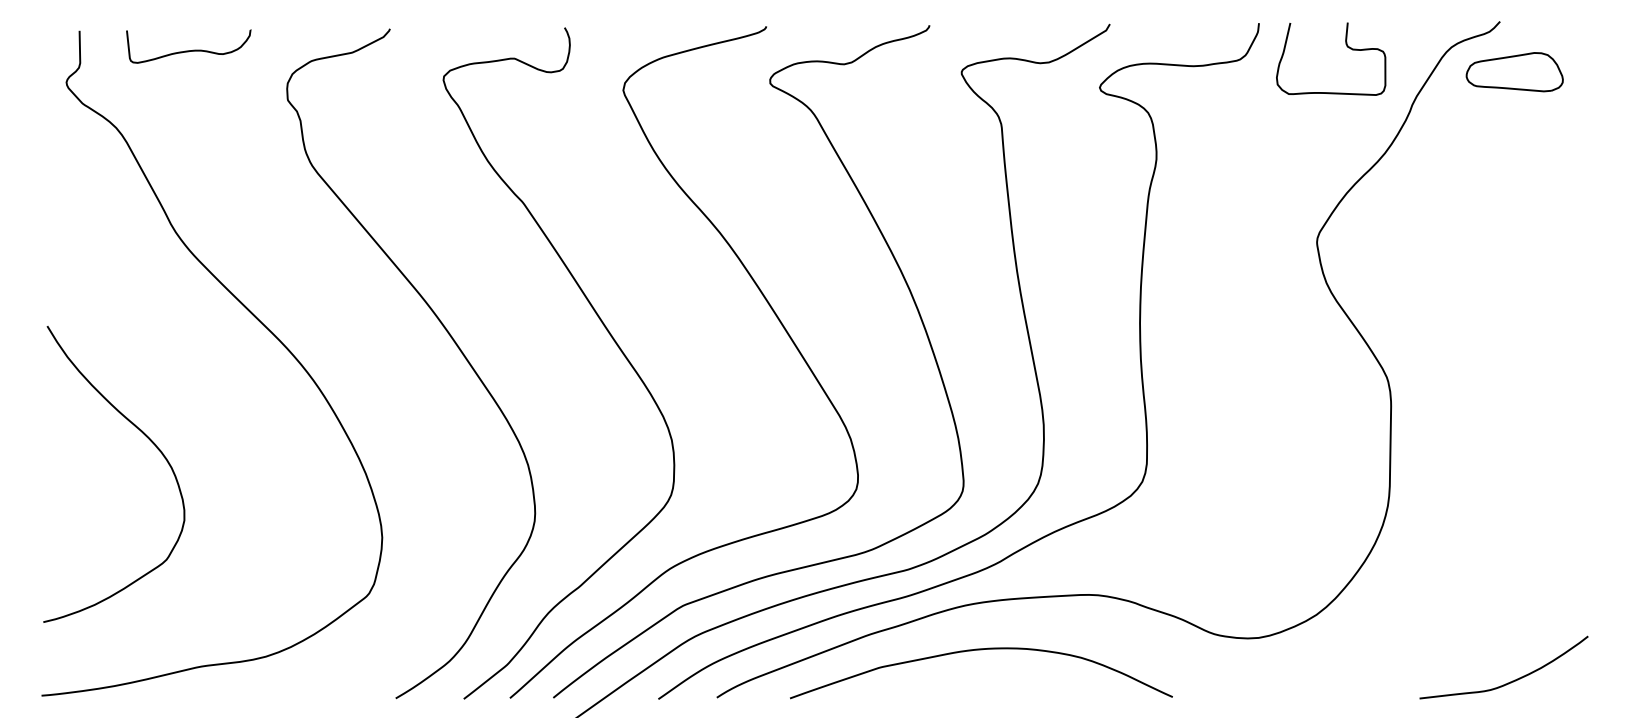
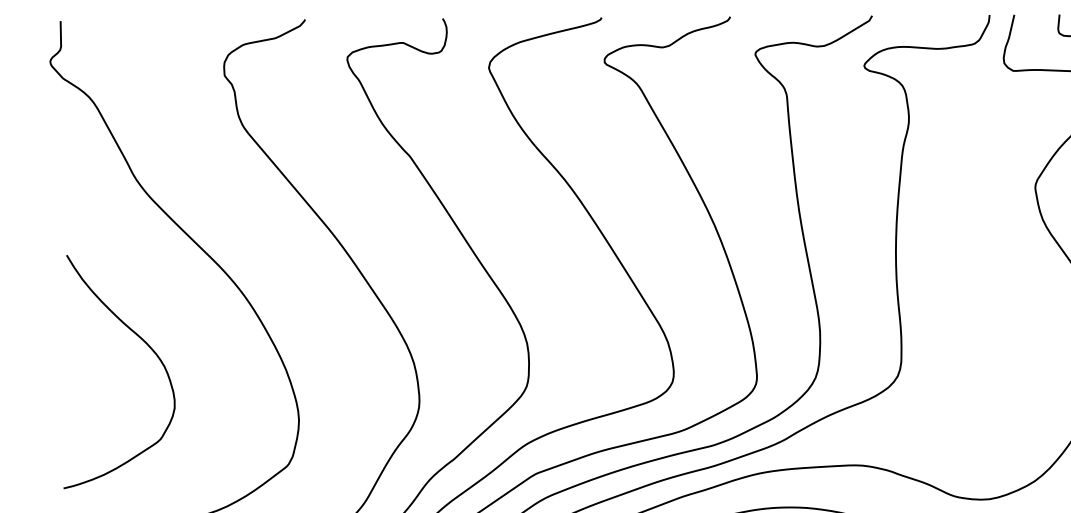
curve: (188, 50) -> (146, 36), removed
curve: (148, 439) -> (146, 344), moved

